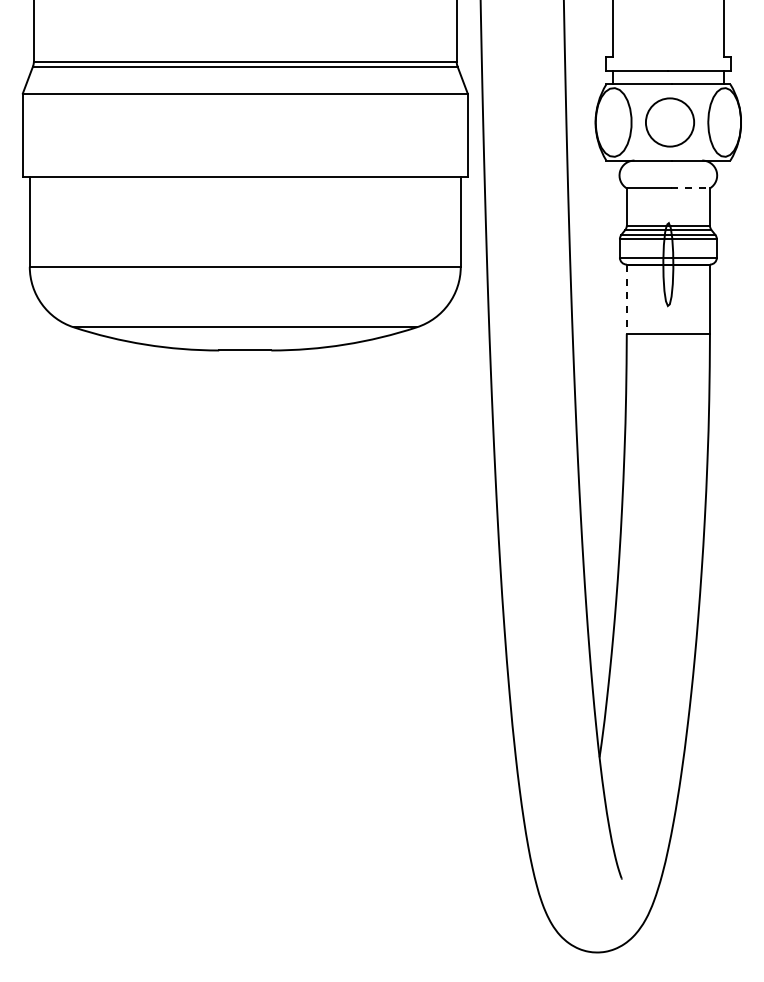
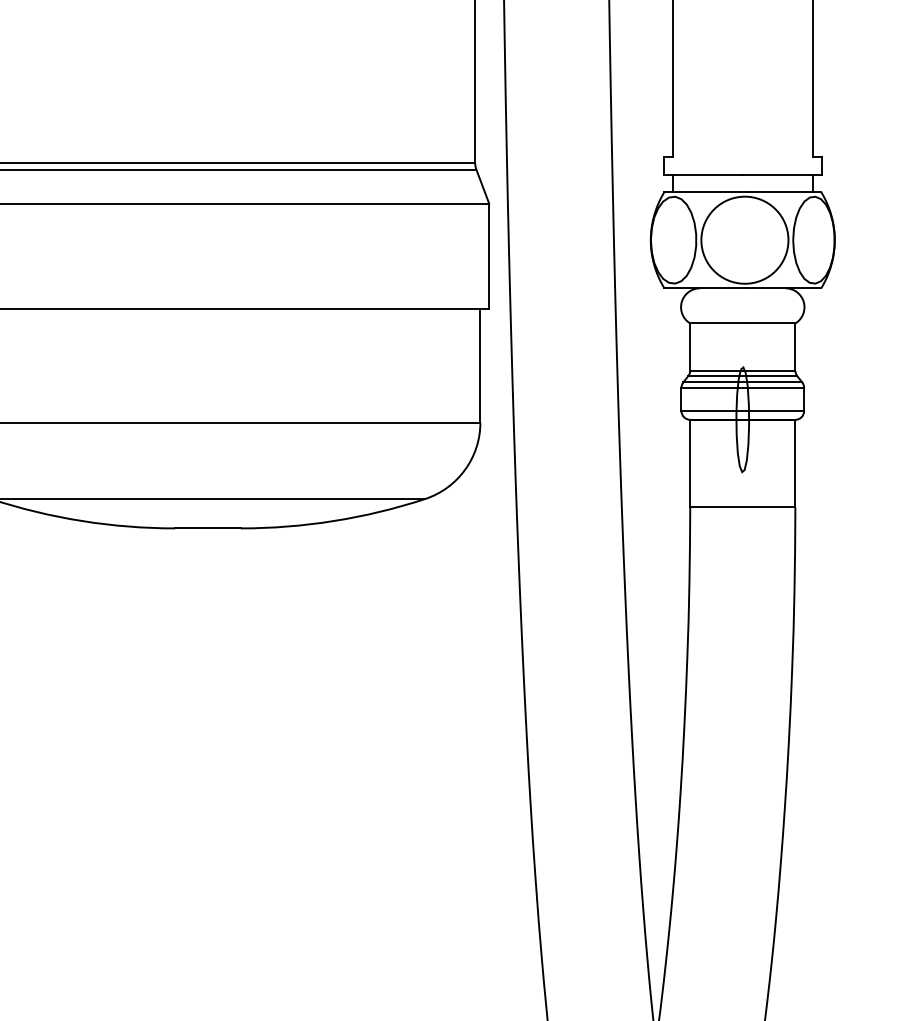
circle: (669, 122) -> (744, 240), size x1.43
line: (691, 188) -> (772, 323), dashed -> solid
line: (626, 299) -> (689, 463), dashed -> solid

